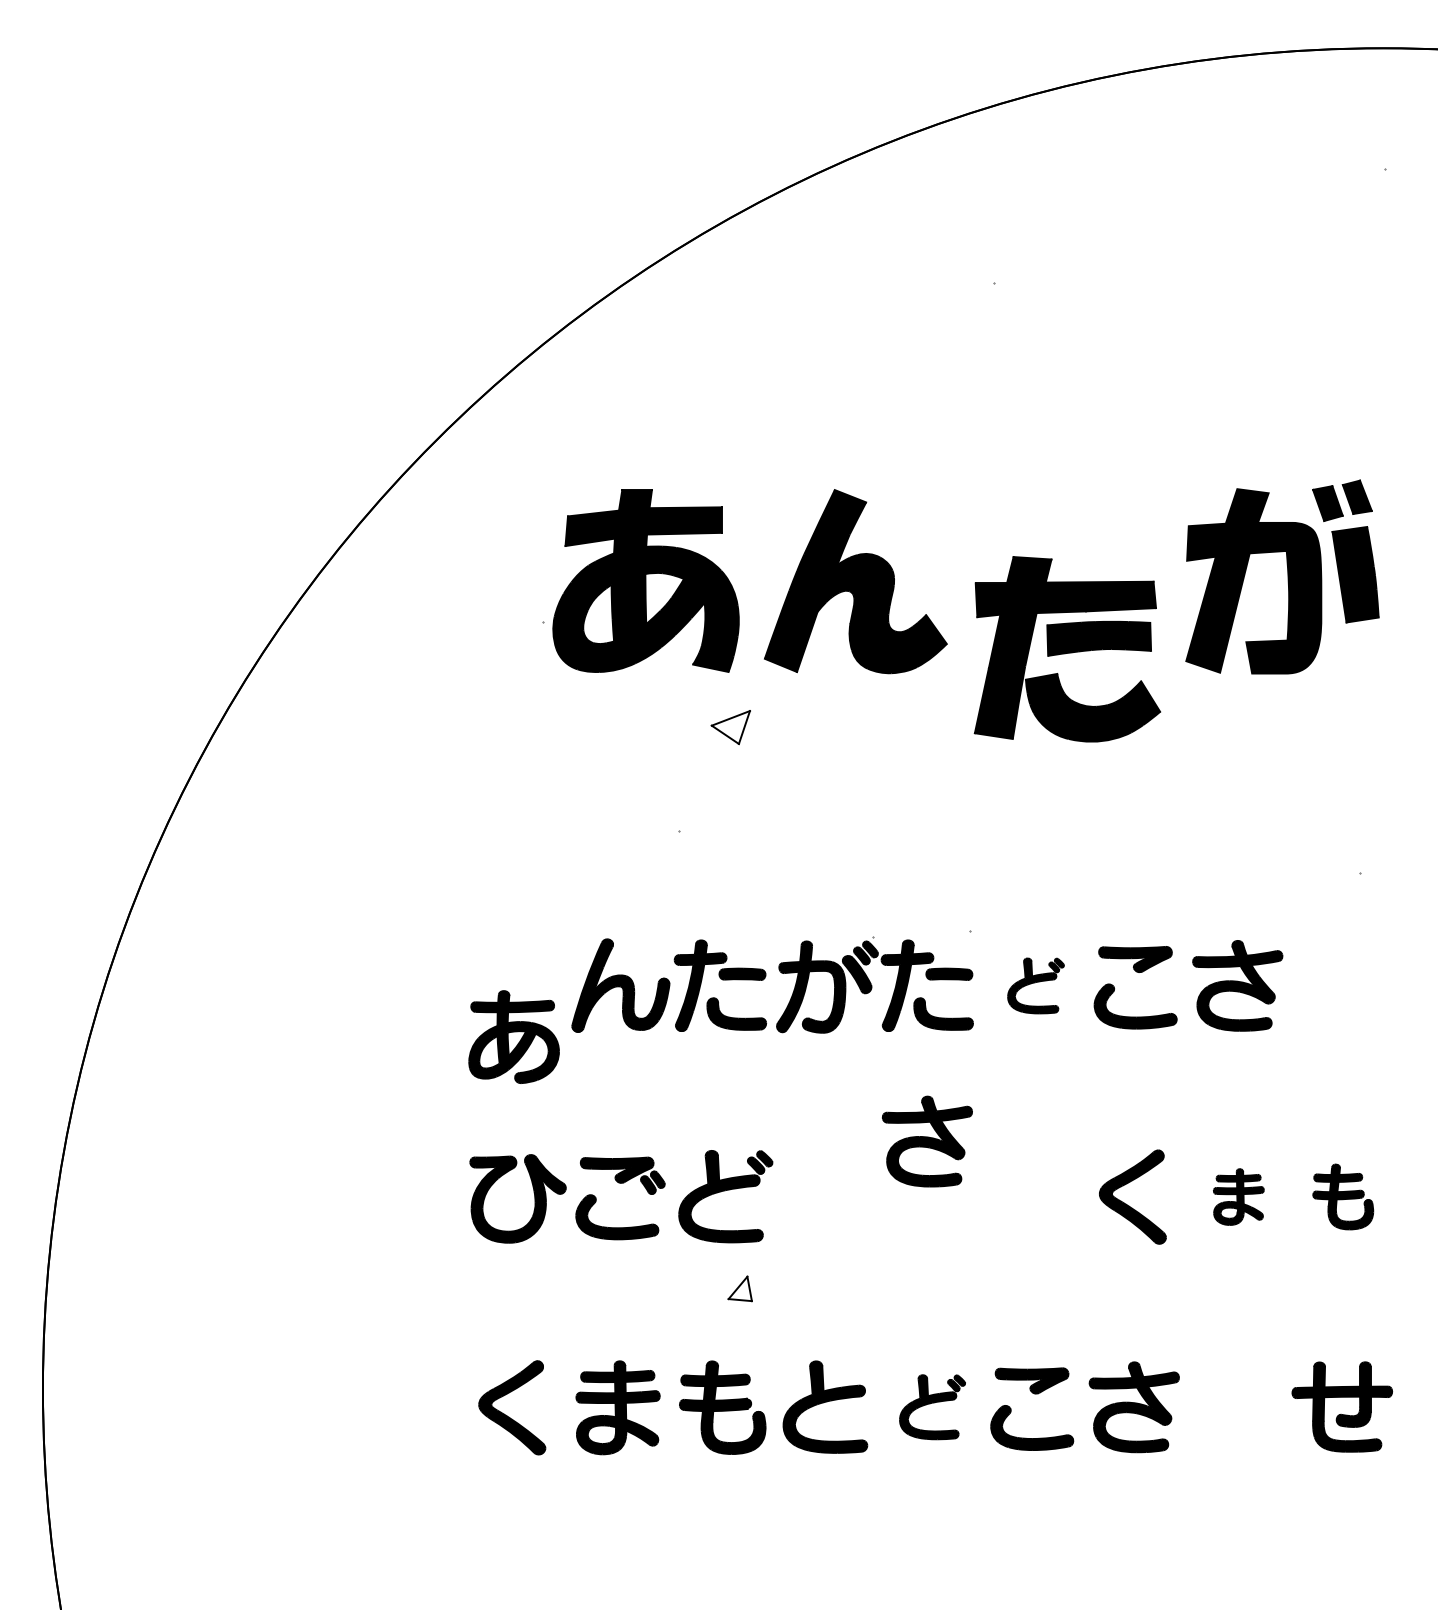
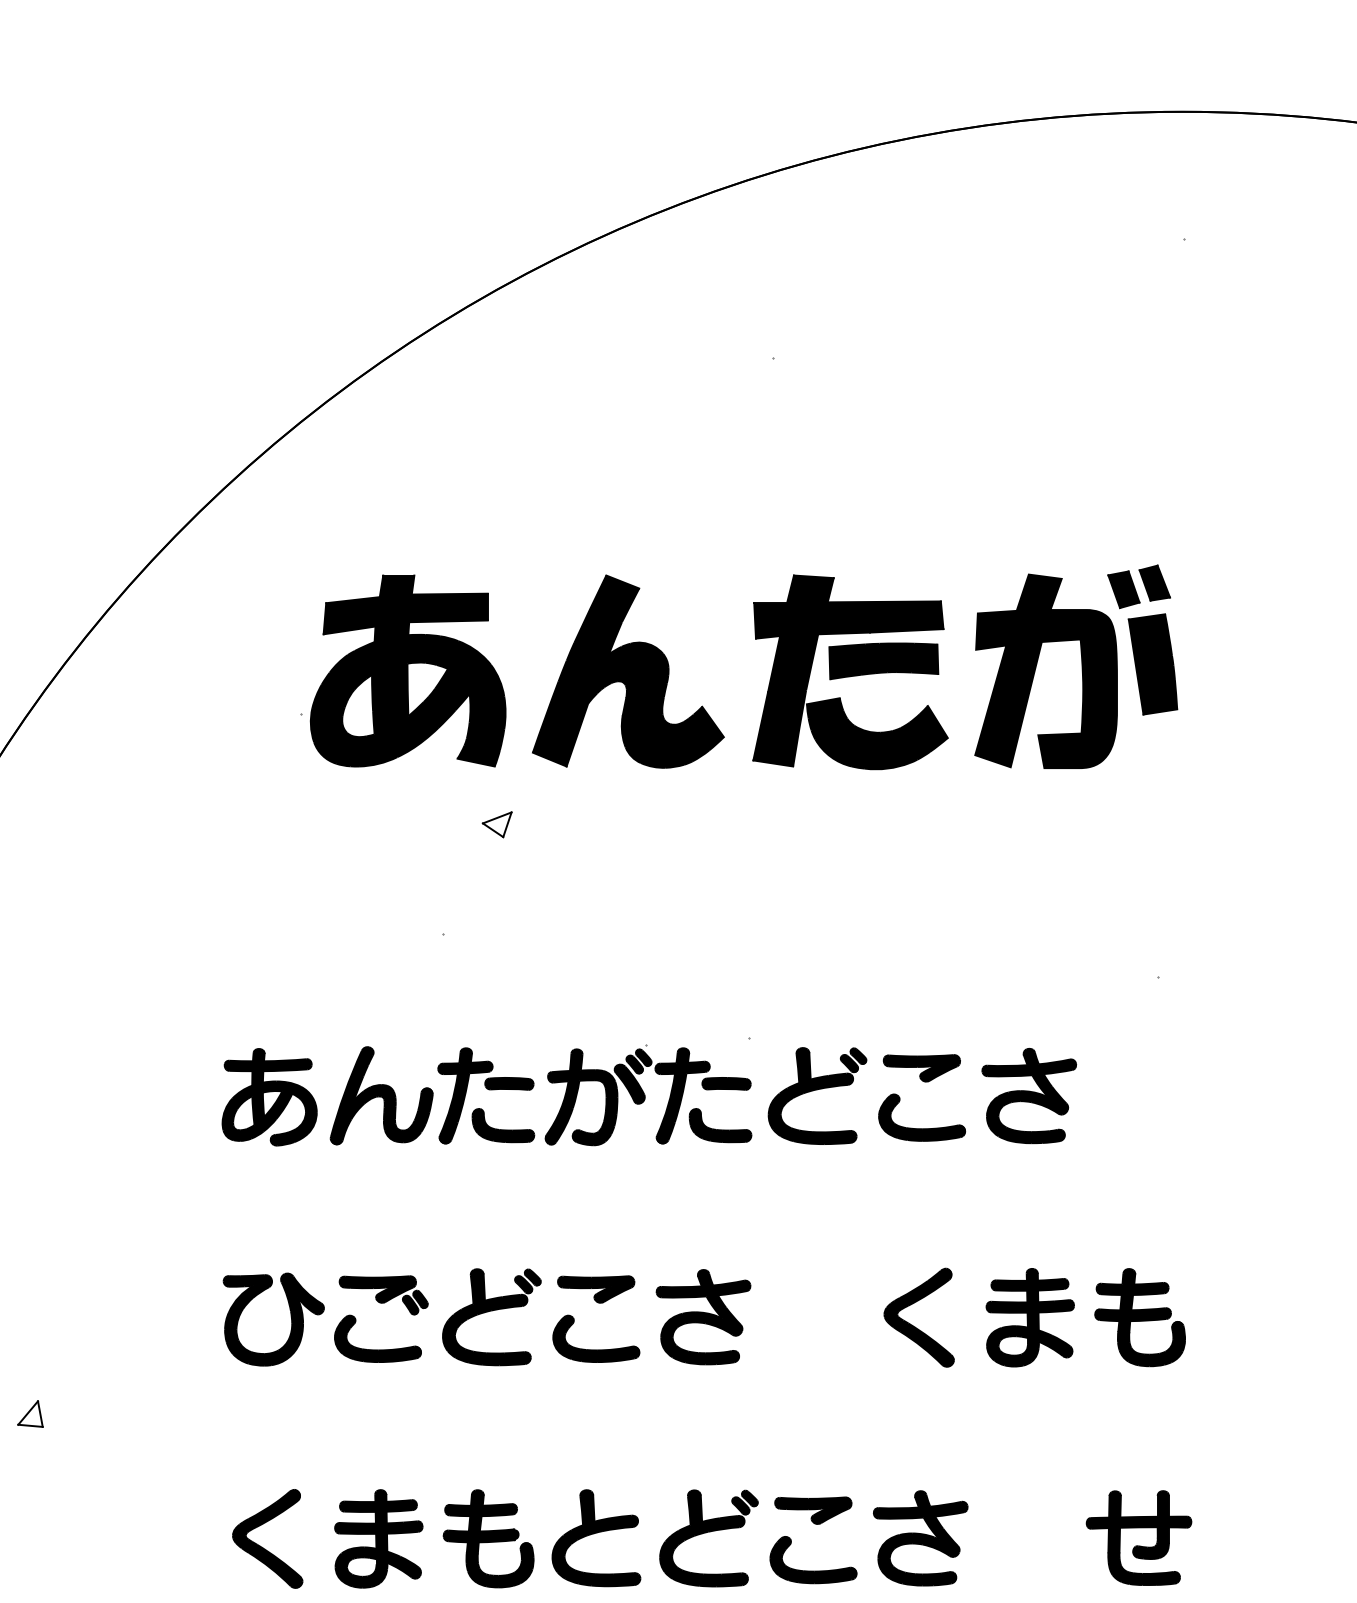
part: (1066, 649) -> (849, 672), moved
part: (730, 727) -> (496, 824), size x0.71
part: (1035, 985) -> (816, 1095), size x1.67
part: (513, 1036) -> (269, 1096), moved
part: (926, 1141) -> (702, 1317), moved
part: (826, 1183) -> (597, 1303), added
part: (1238, 1196) -> (1030, 1317), size x1.67
part: (1342, 1196) -> (1139, 1317), size x1.43
part: (739, 1288) -> (29, 1413), moved
part: (932, 1406) -> (708, 1537), size x1.43

